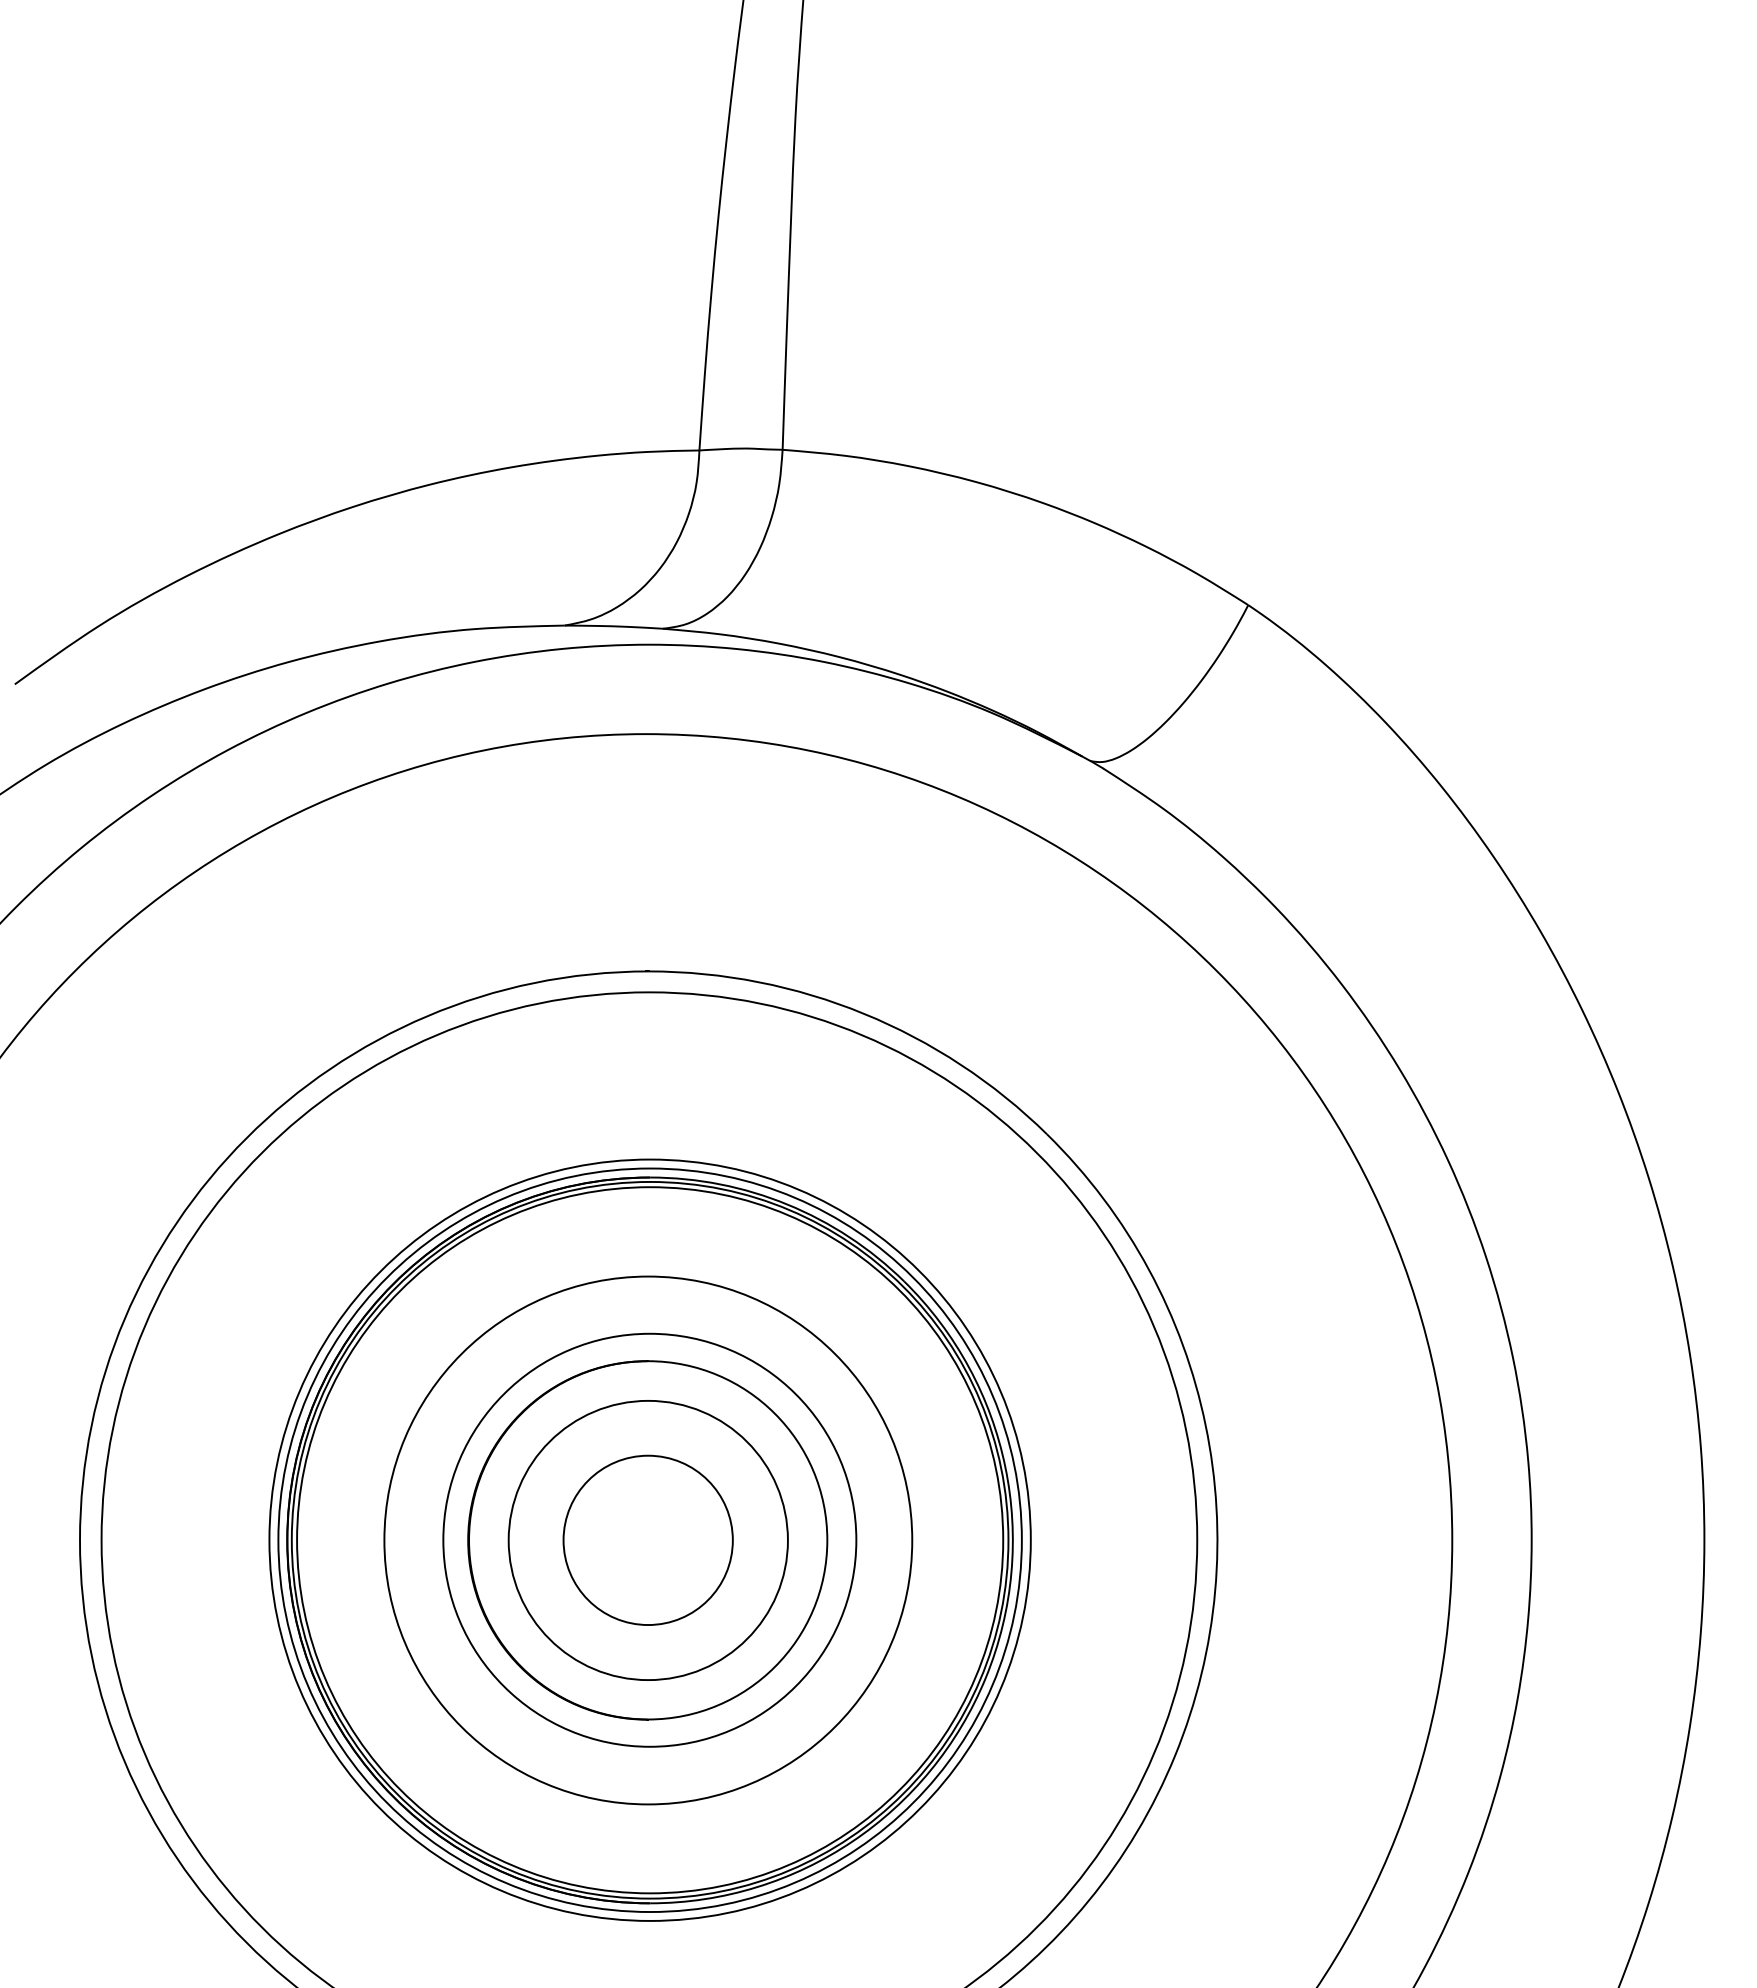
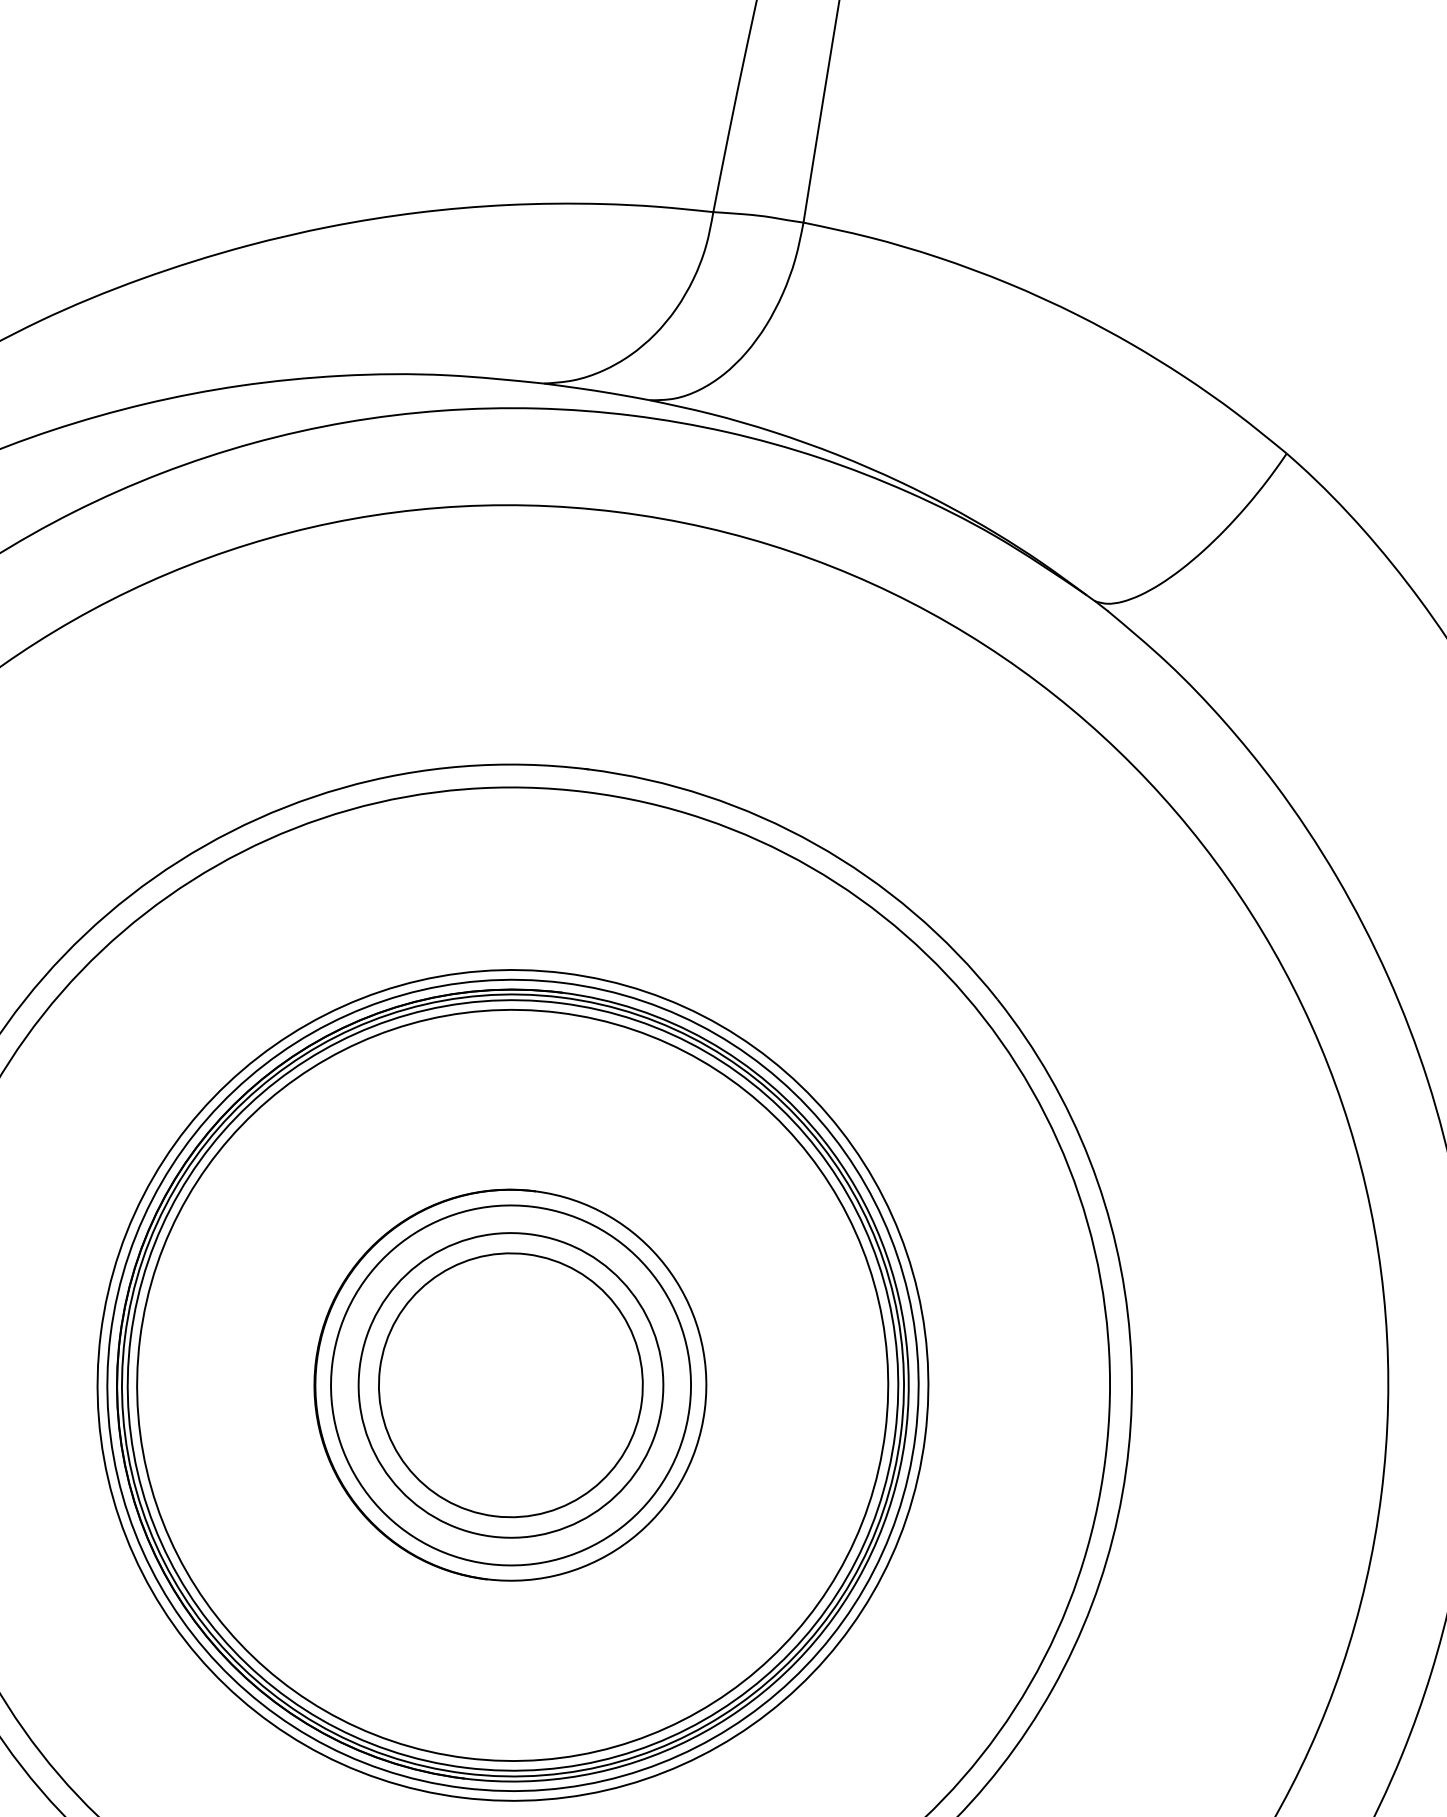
circle: (648, 1540) -> (511, 1385), size x0.62
circle: (648, 1540) -> (511, 1385), size x1.43
circle: (649, 1540) -> (512, 1385), size x1.67

